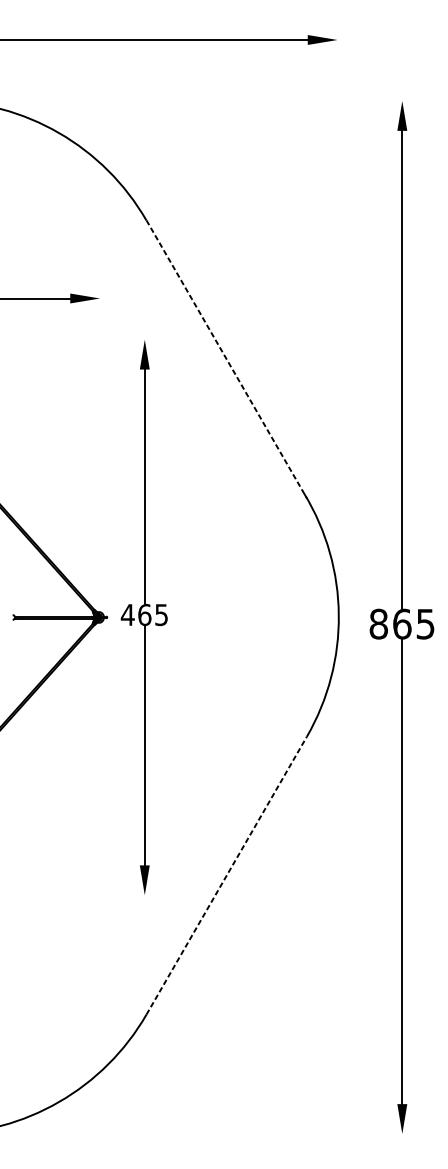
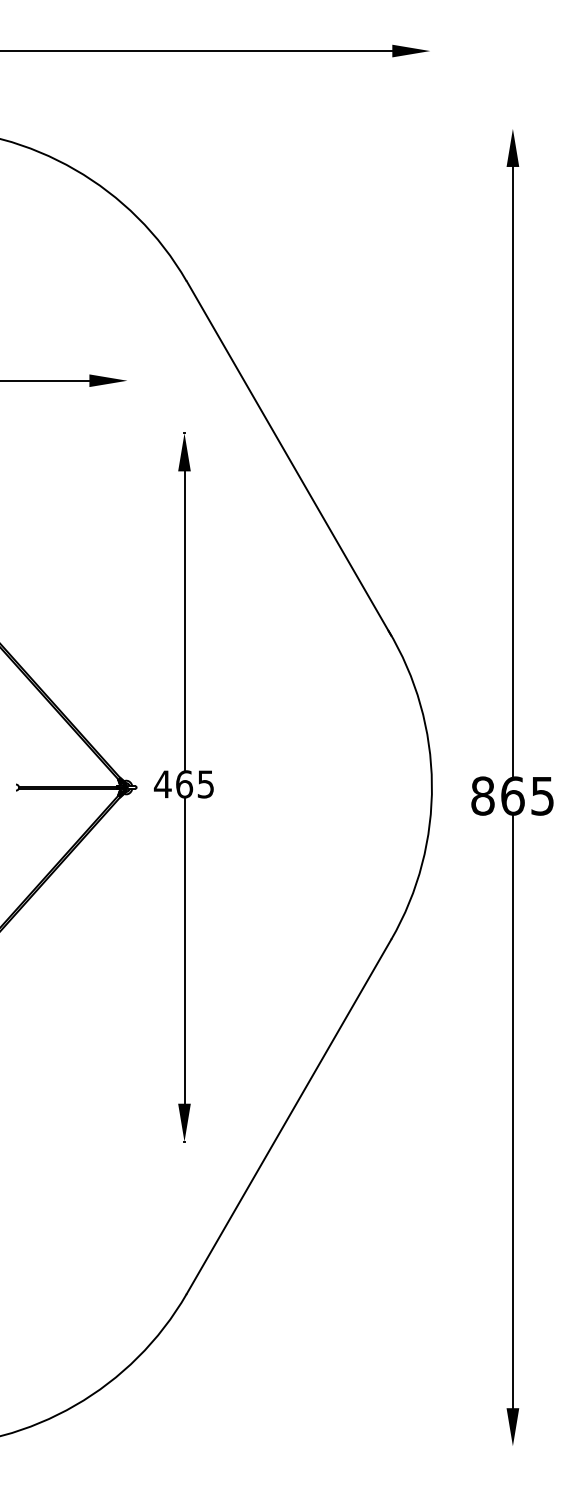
line: (226, 359) -> (288, 458), dashed -> solid
line: (226, 875) -> (288, 1116), dashed -> solid

